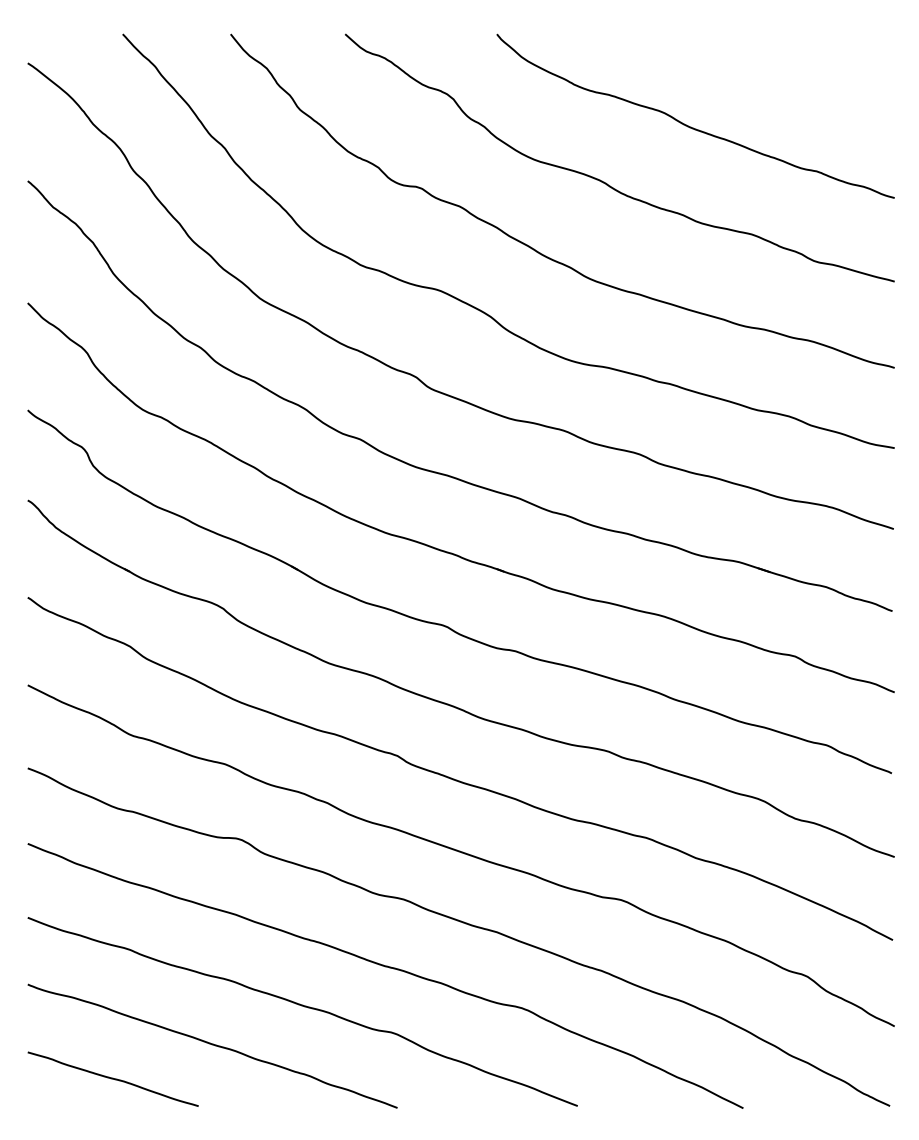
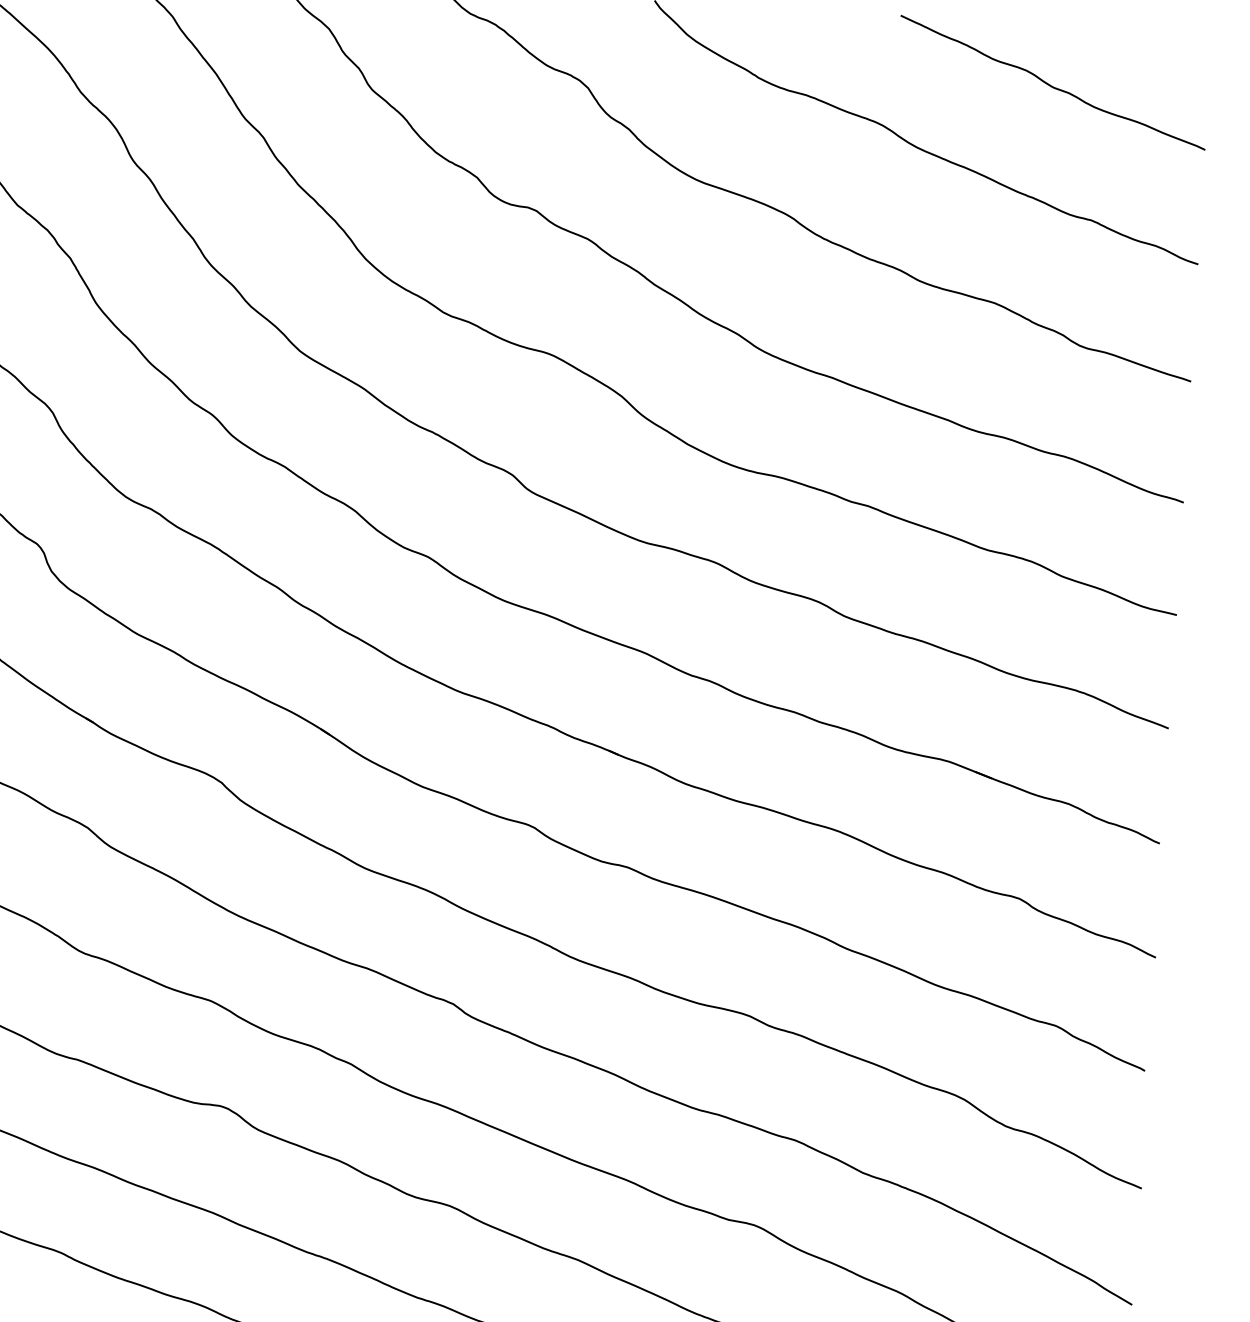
curve: (782, 76) -> (1051, 84), added

